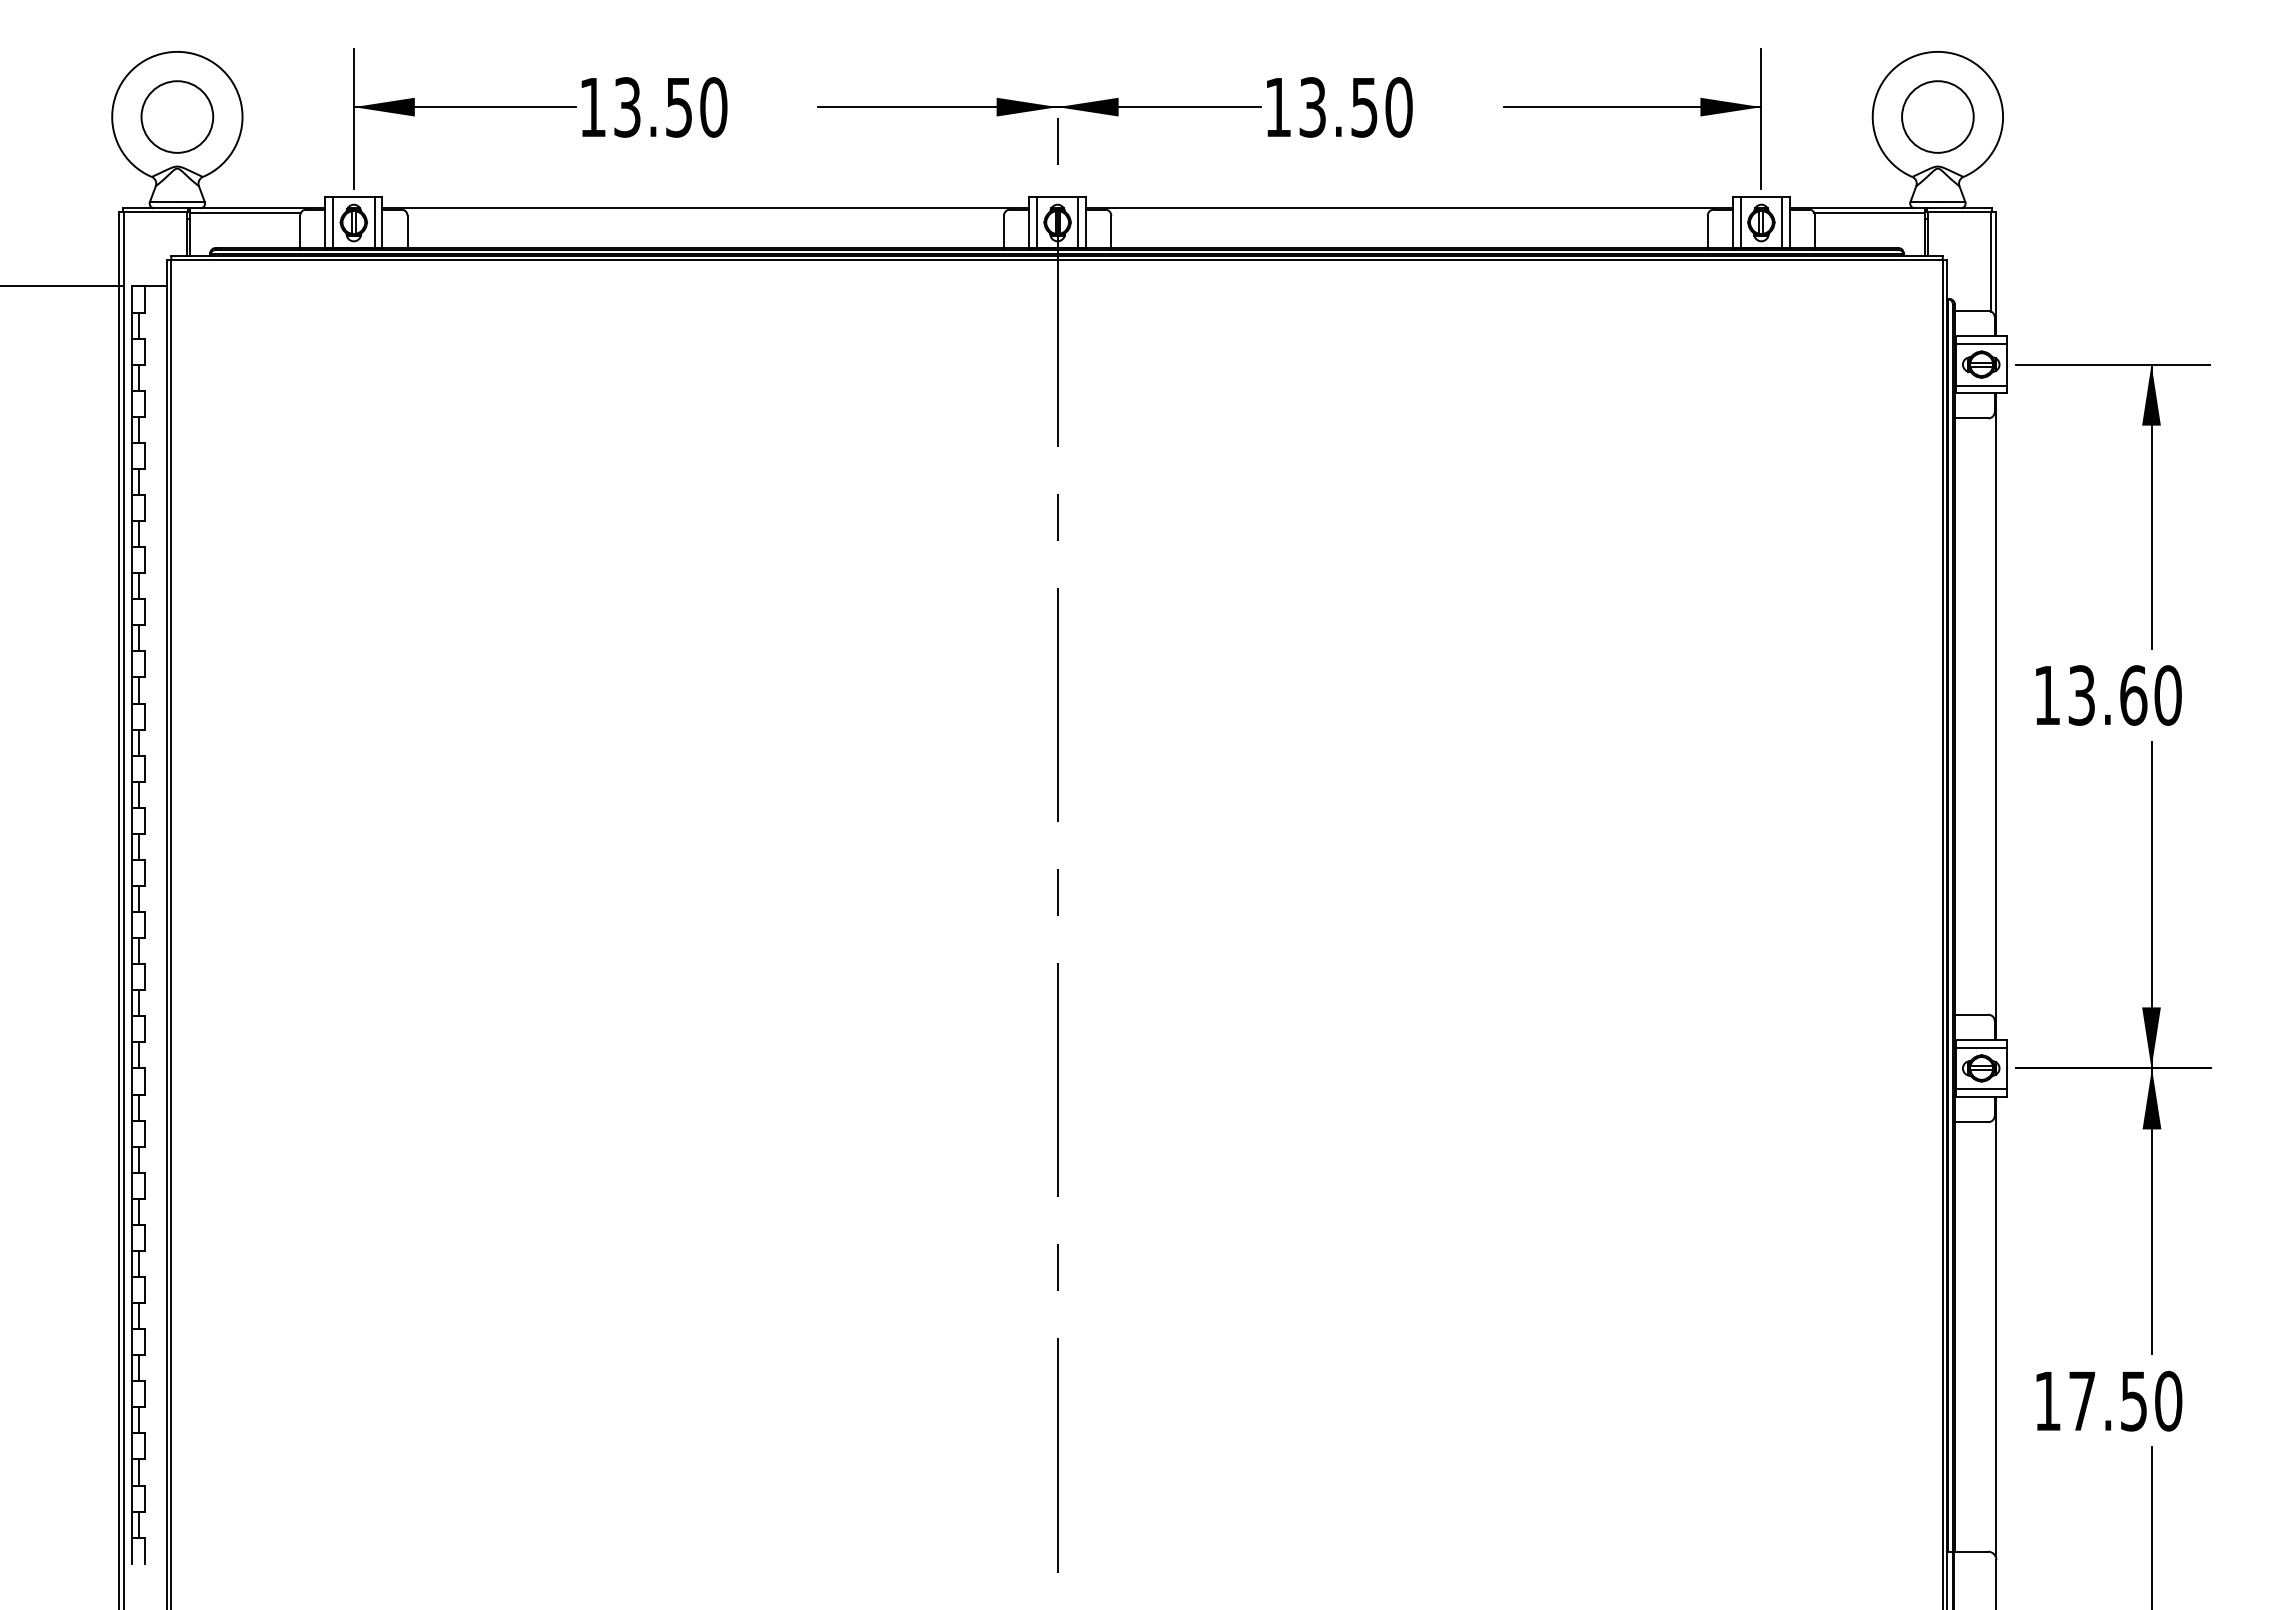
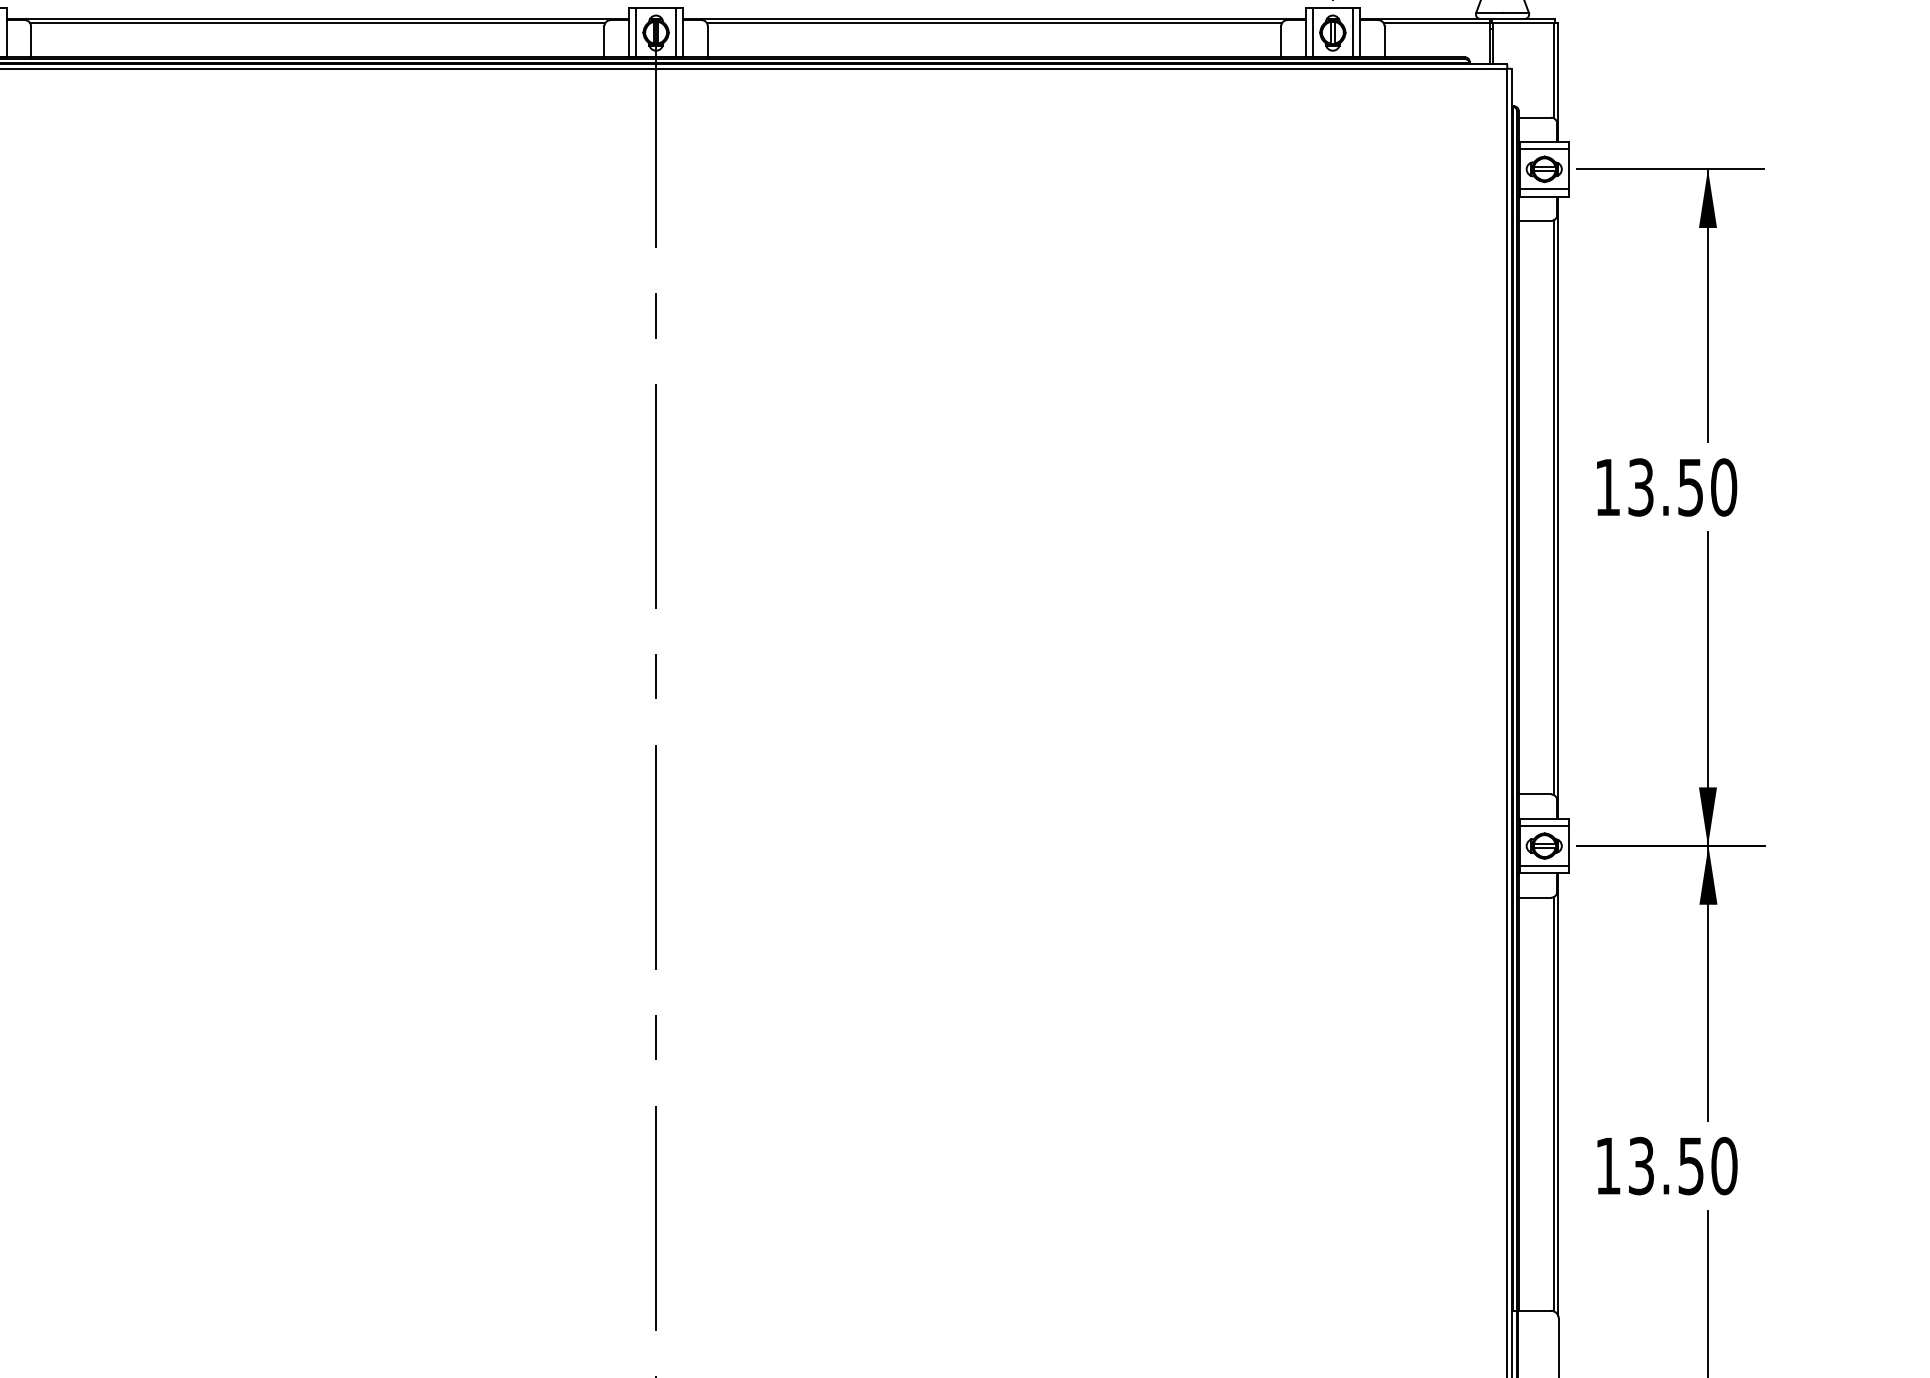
line: (705, 212) -> (317, 23), added
line: (1409, 212) -> (994, 23), added
text: (2133, 695) -> (1690, 487), 13.60 -> 13.50
line: (1991, 716) -> (1554, 507), added
line: (1991, 1336) -> (1554, 1103), added
text: (2082, 1400) -> (1641, 1165), 17.50 -> 13.50

